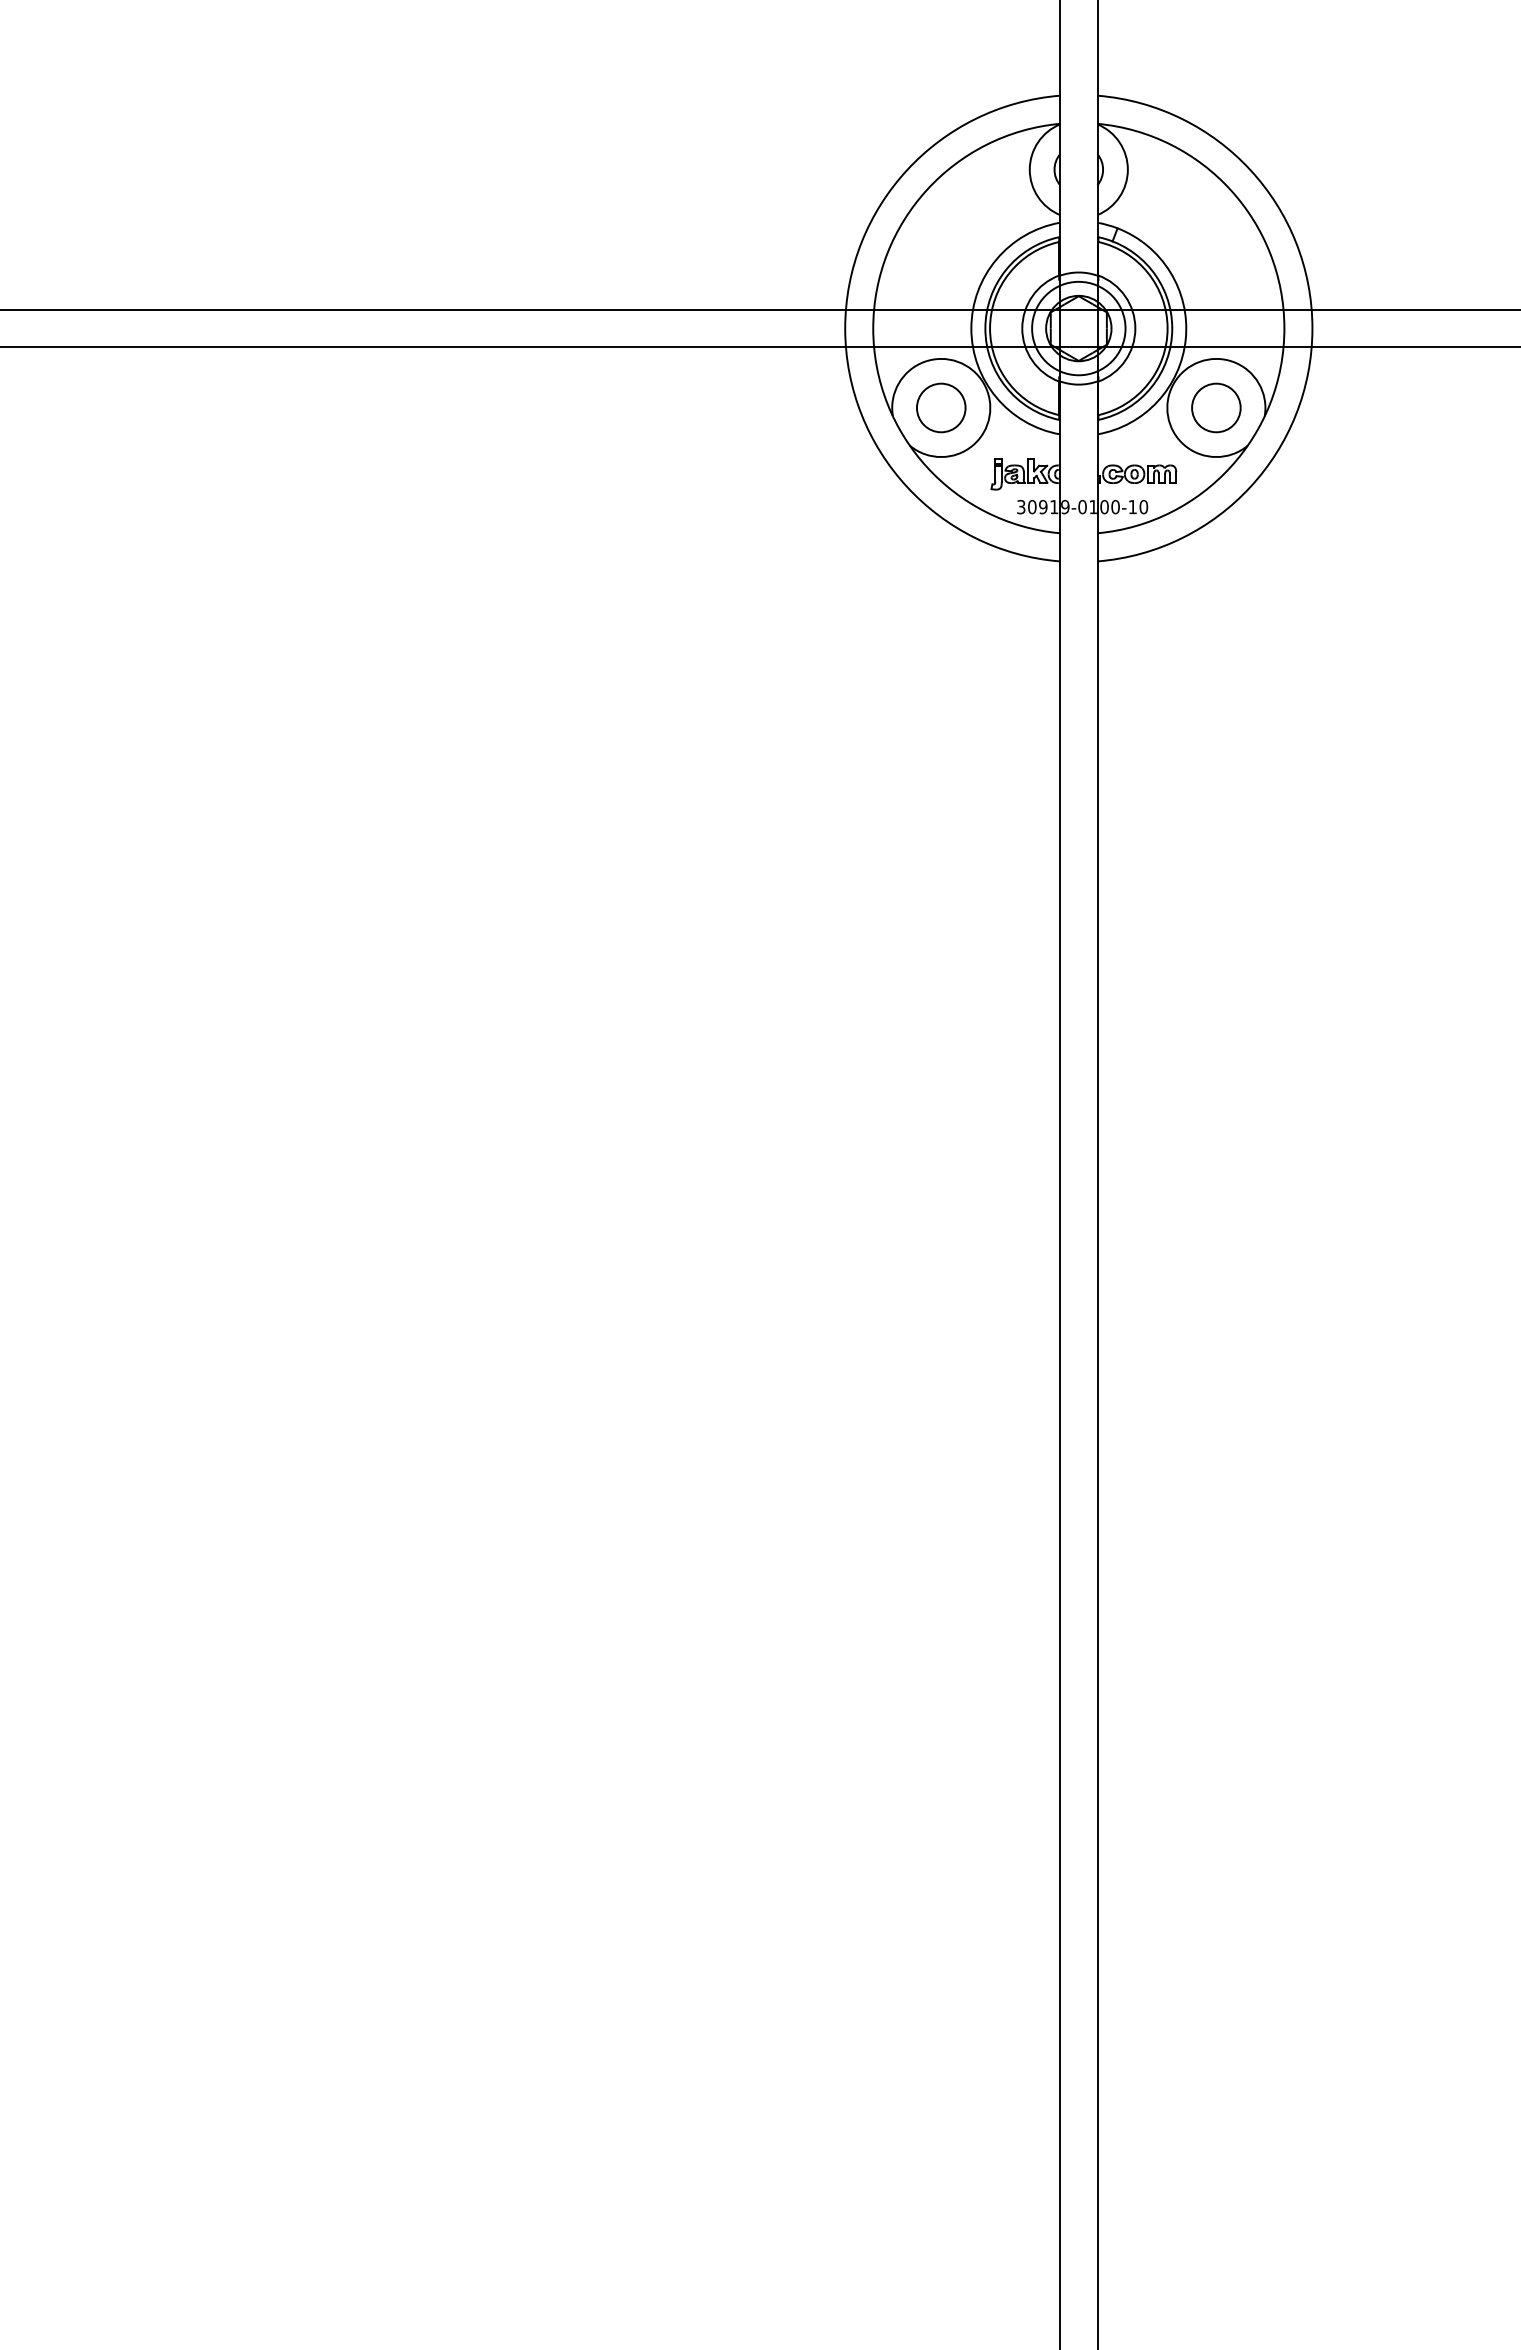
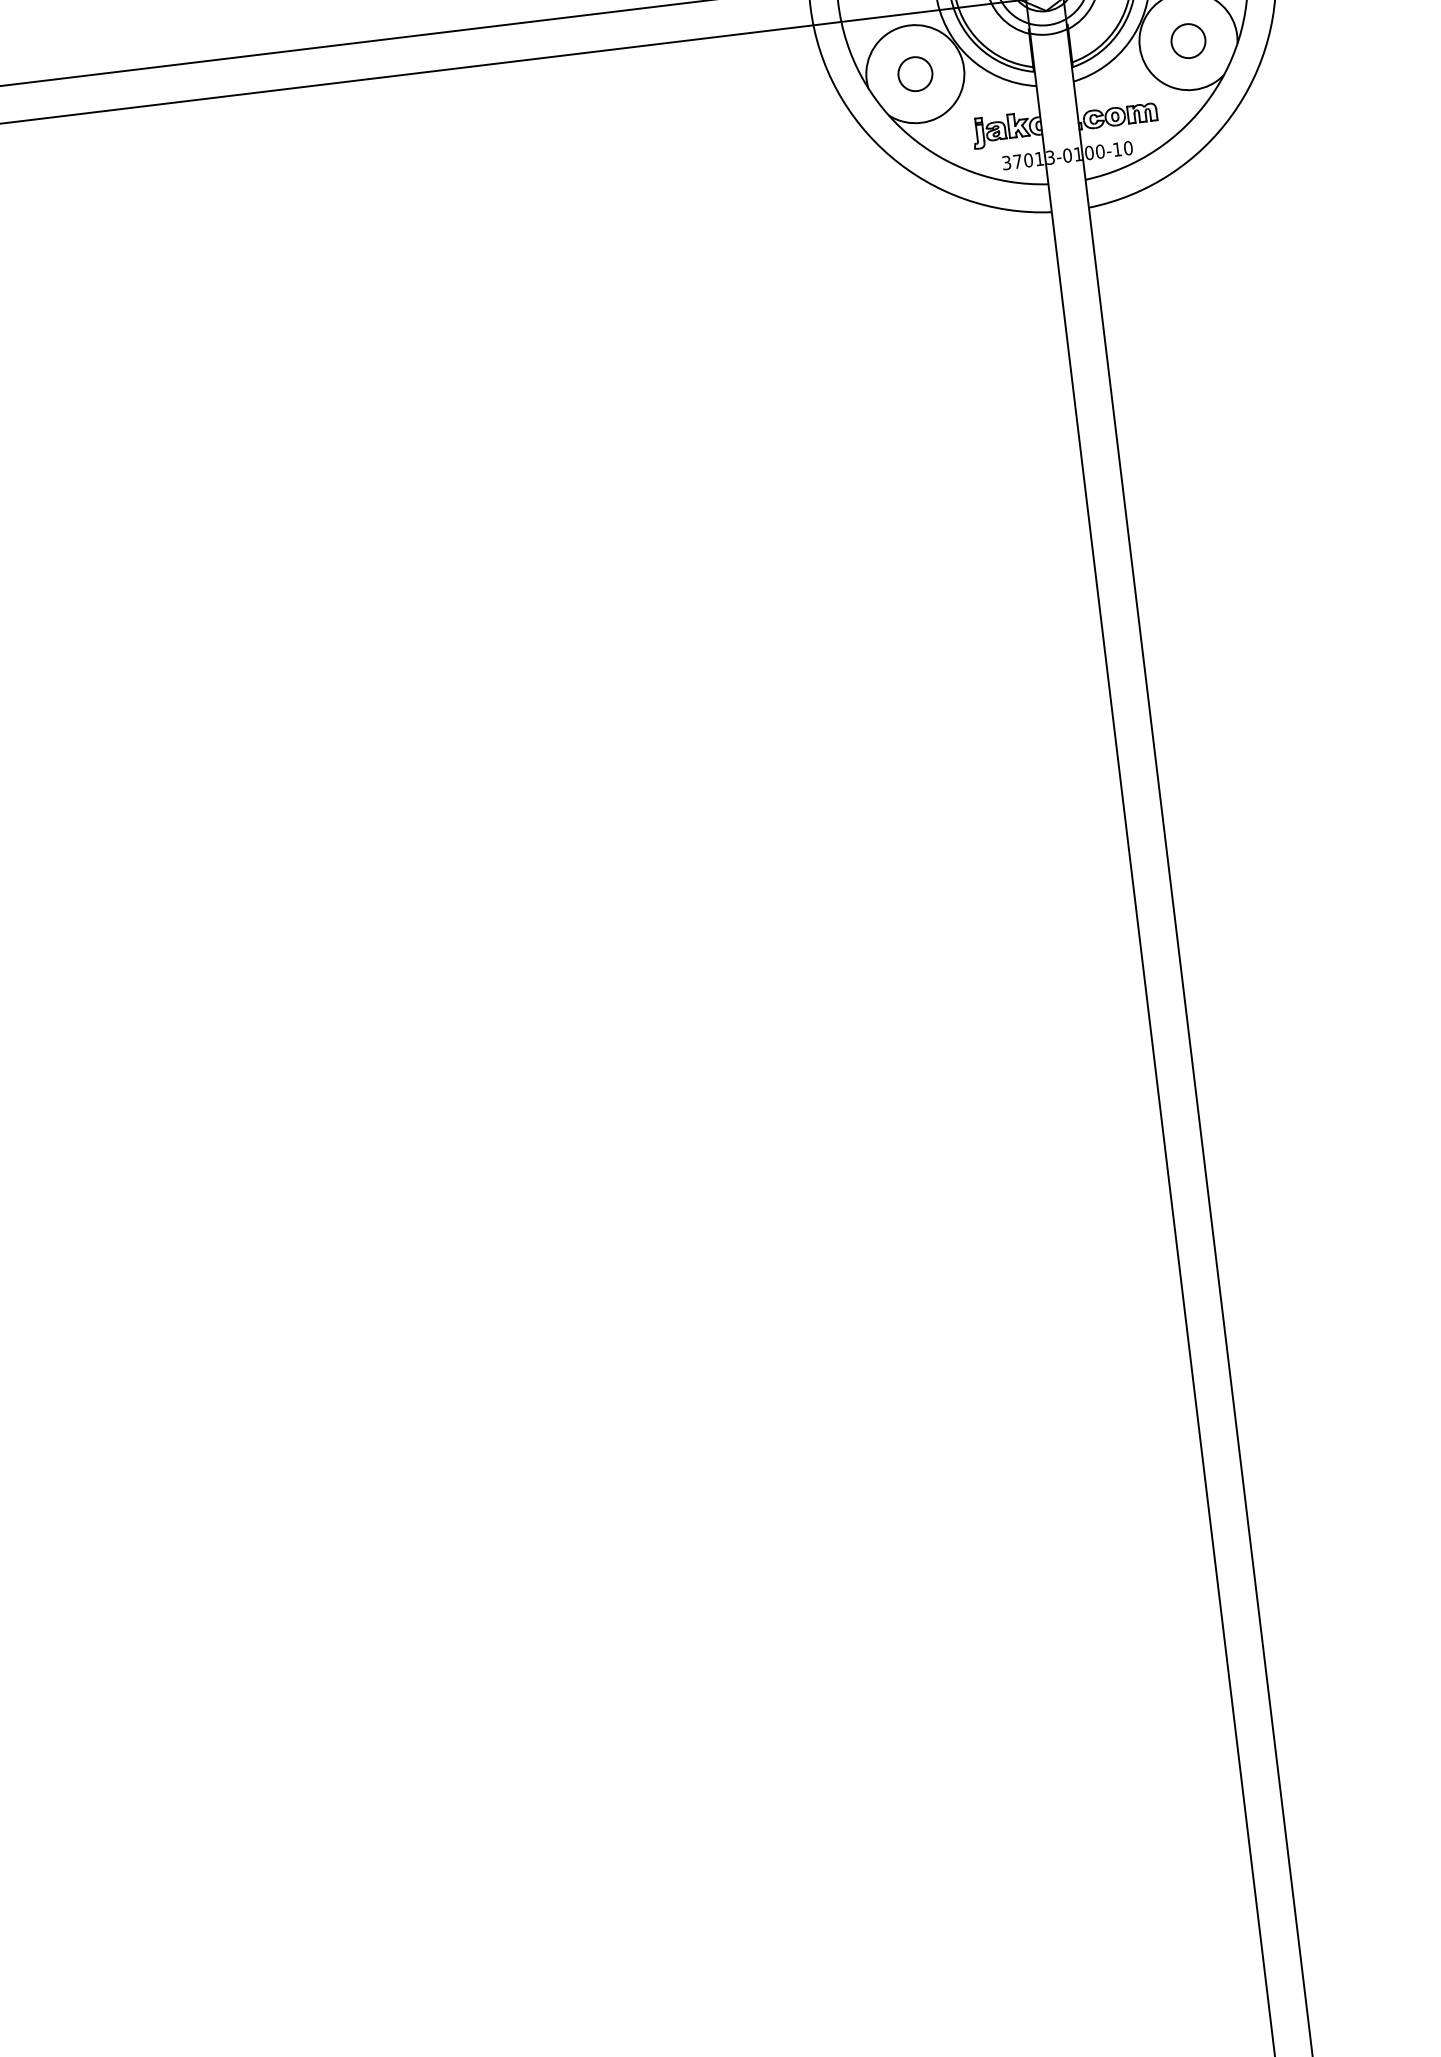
circle: (941, 407) -> (915, 73), size x0.7
circle: (1216, 407) -> (1188, 40), size x0.7
text: (1048, 506) -> (1033, 159), 30919-0100-10 -> 37013-0100-10

